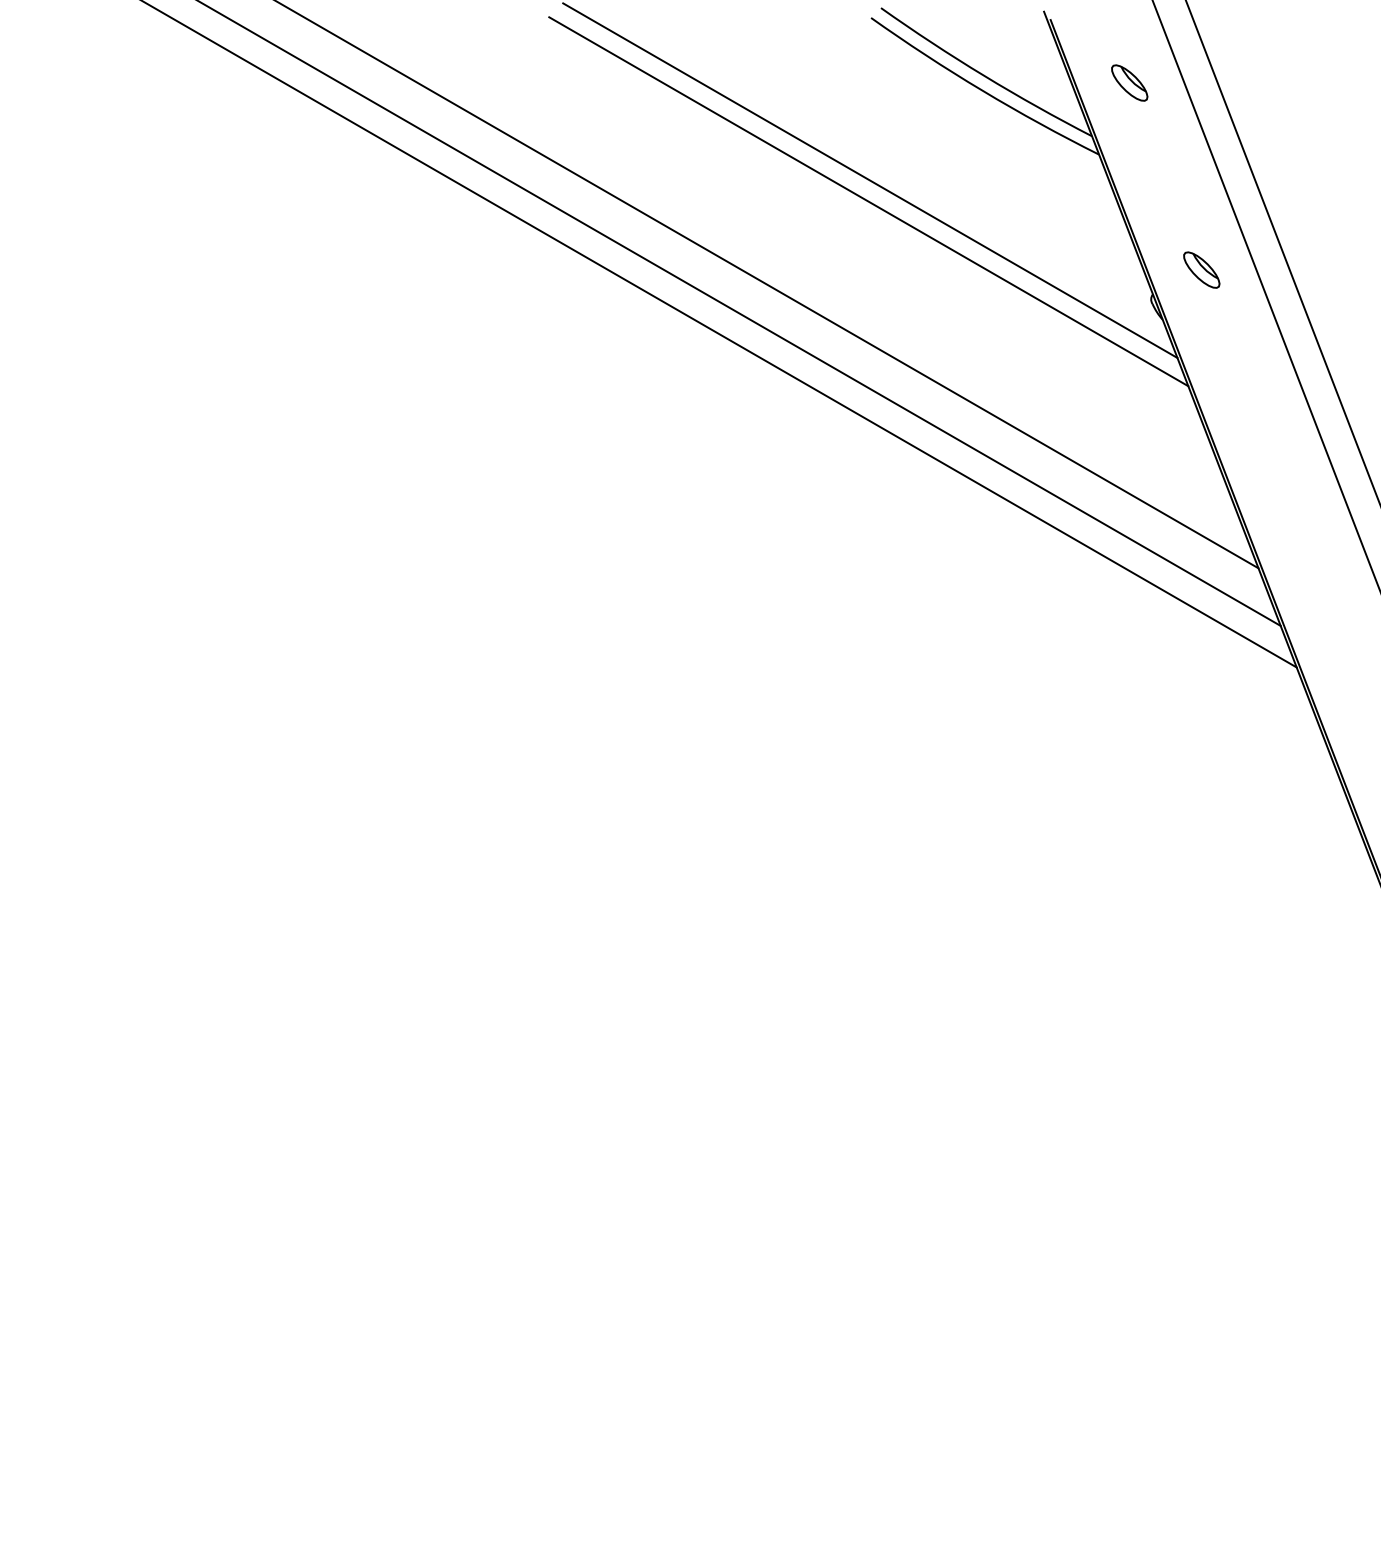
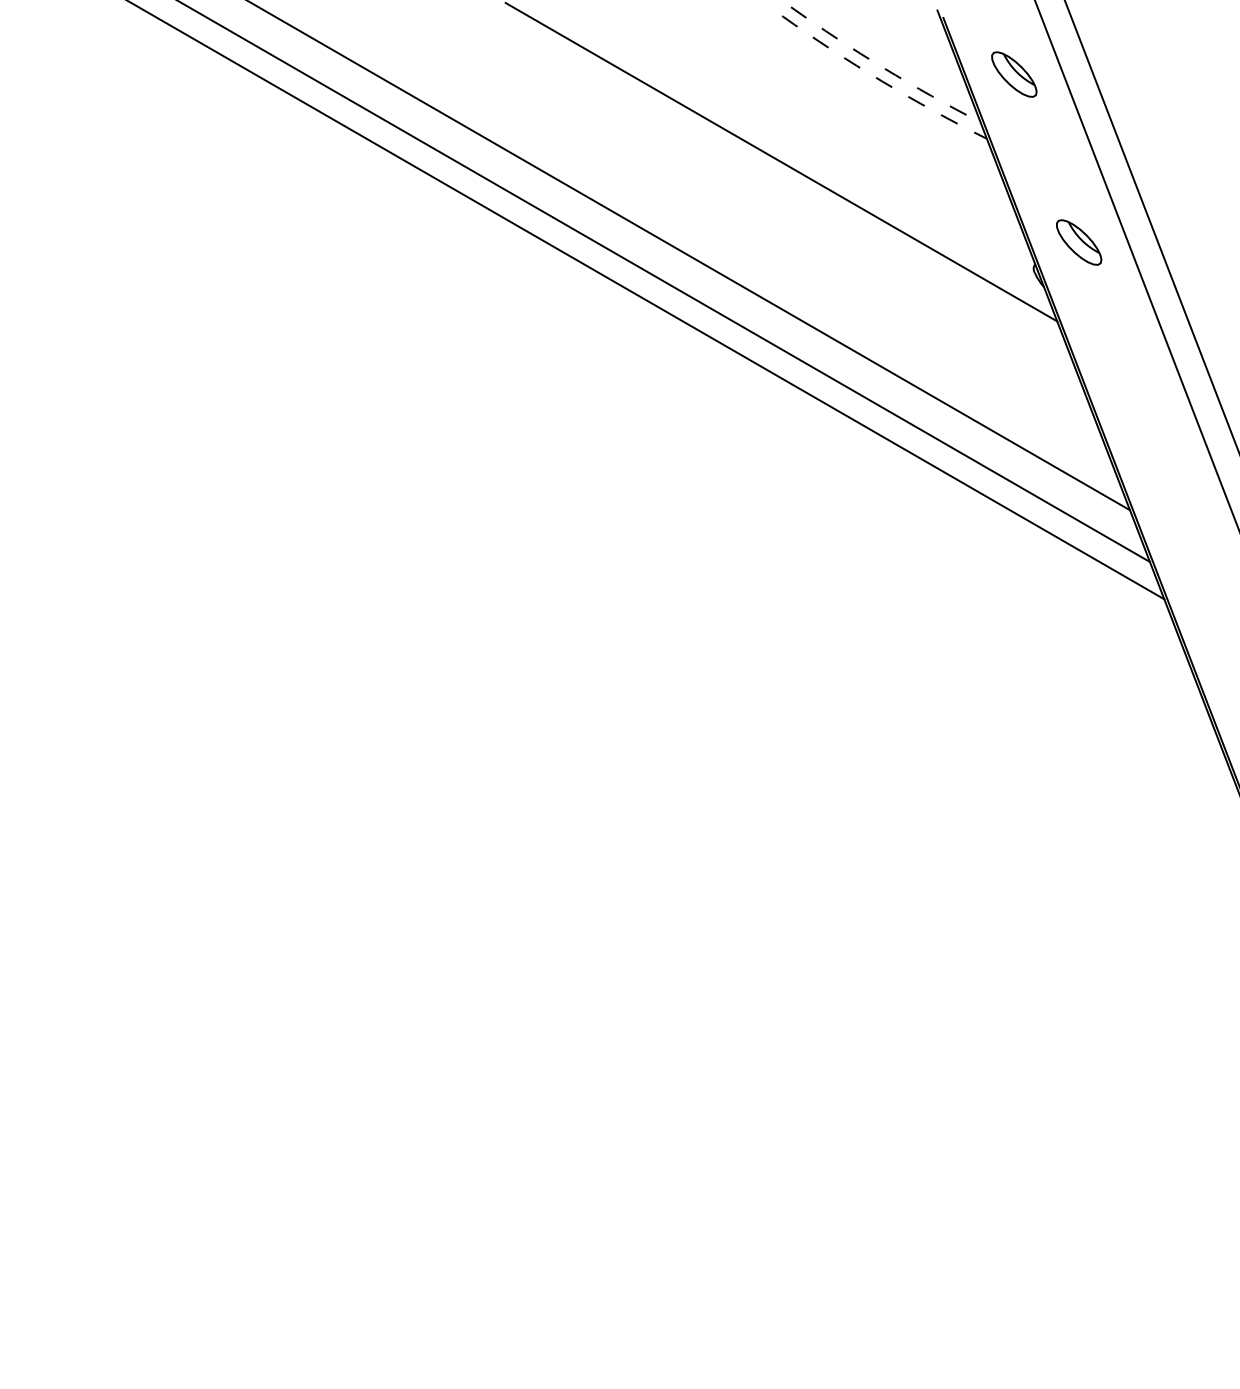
arc: (983, 76) -> (883, 68), solid -> dashed
part: (1129, 83) -> (1014, 74), size x1.4
arc: (982, 90) -> (882, 81), solid -> dashed
line: (869, 201) -> (780, 180), removed
part: (1201, 270) -> (1078, 242), size x1.4

